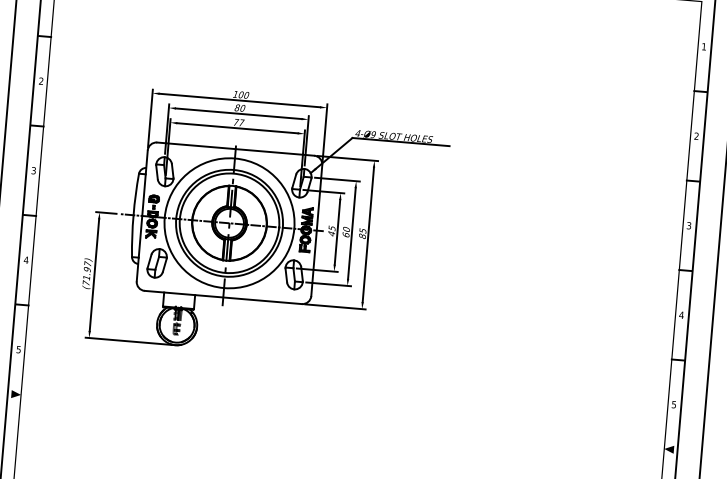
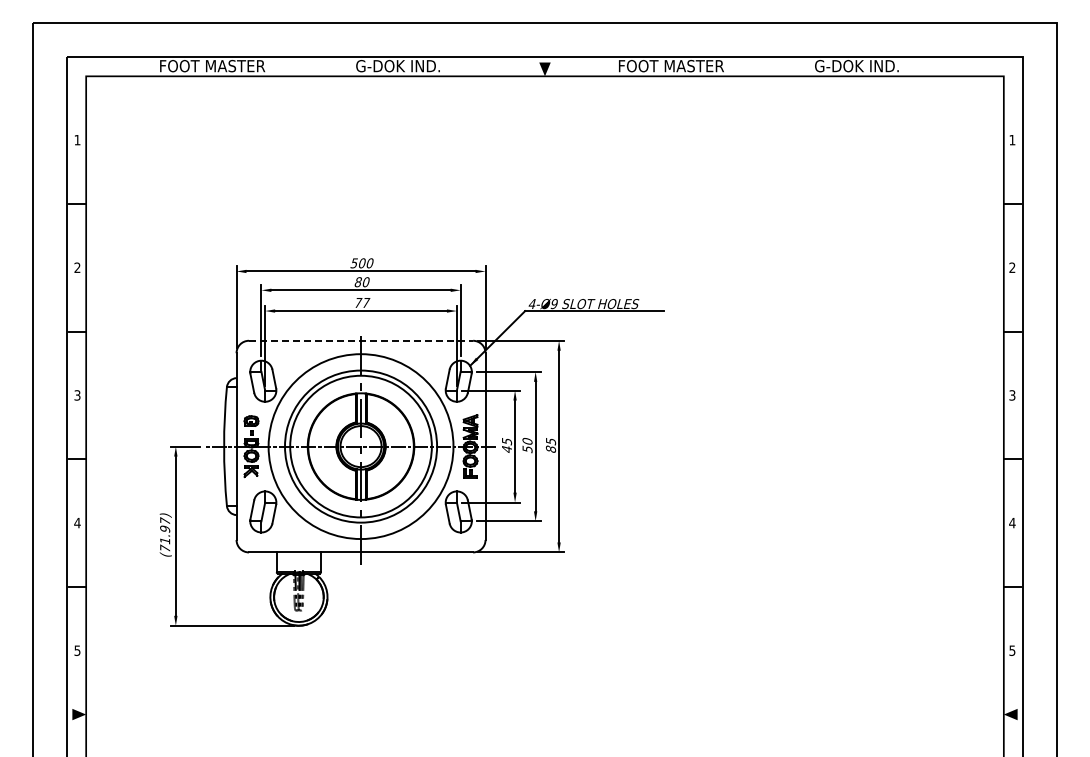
text: (235, 94) -> (353, 263), 100 -> 500
line: (236, 148) -> (361, 340), solid -> dashed
text: (346, 235) -> (527, 449), 60 -> 50

